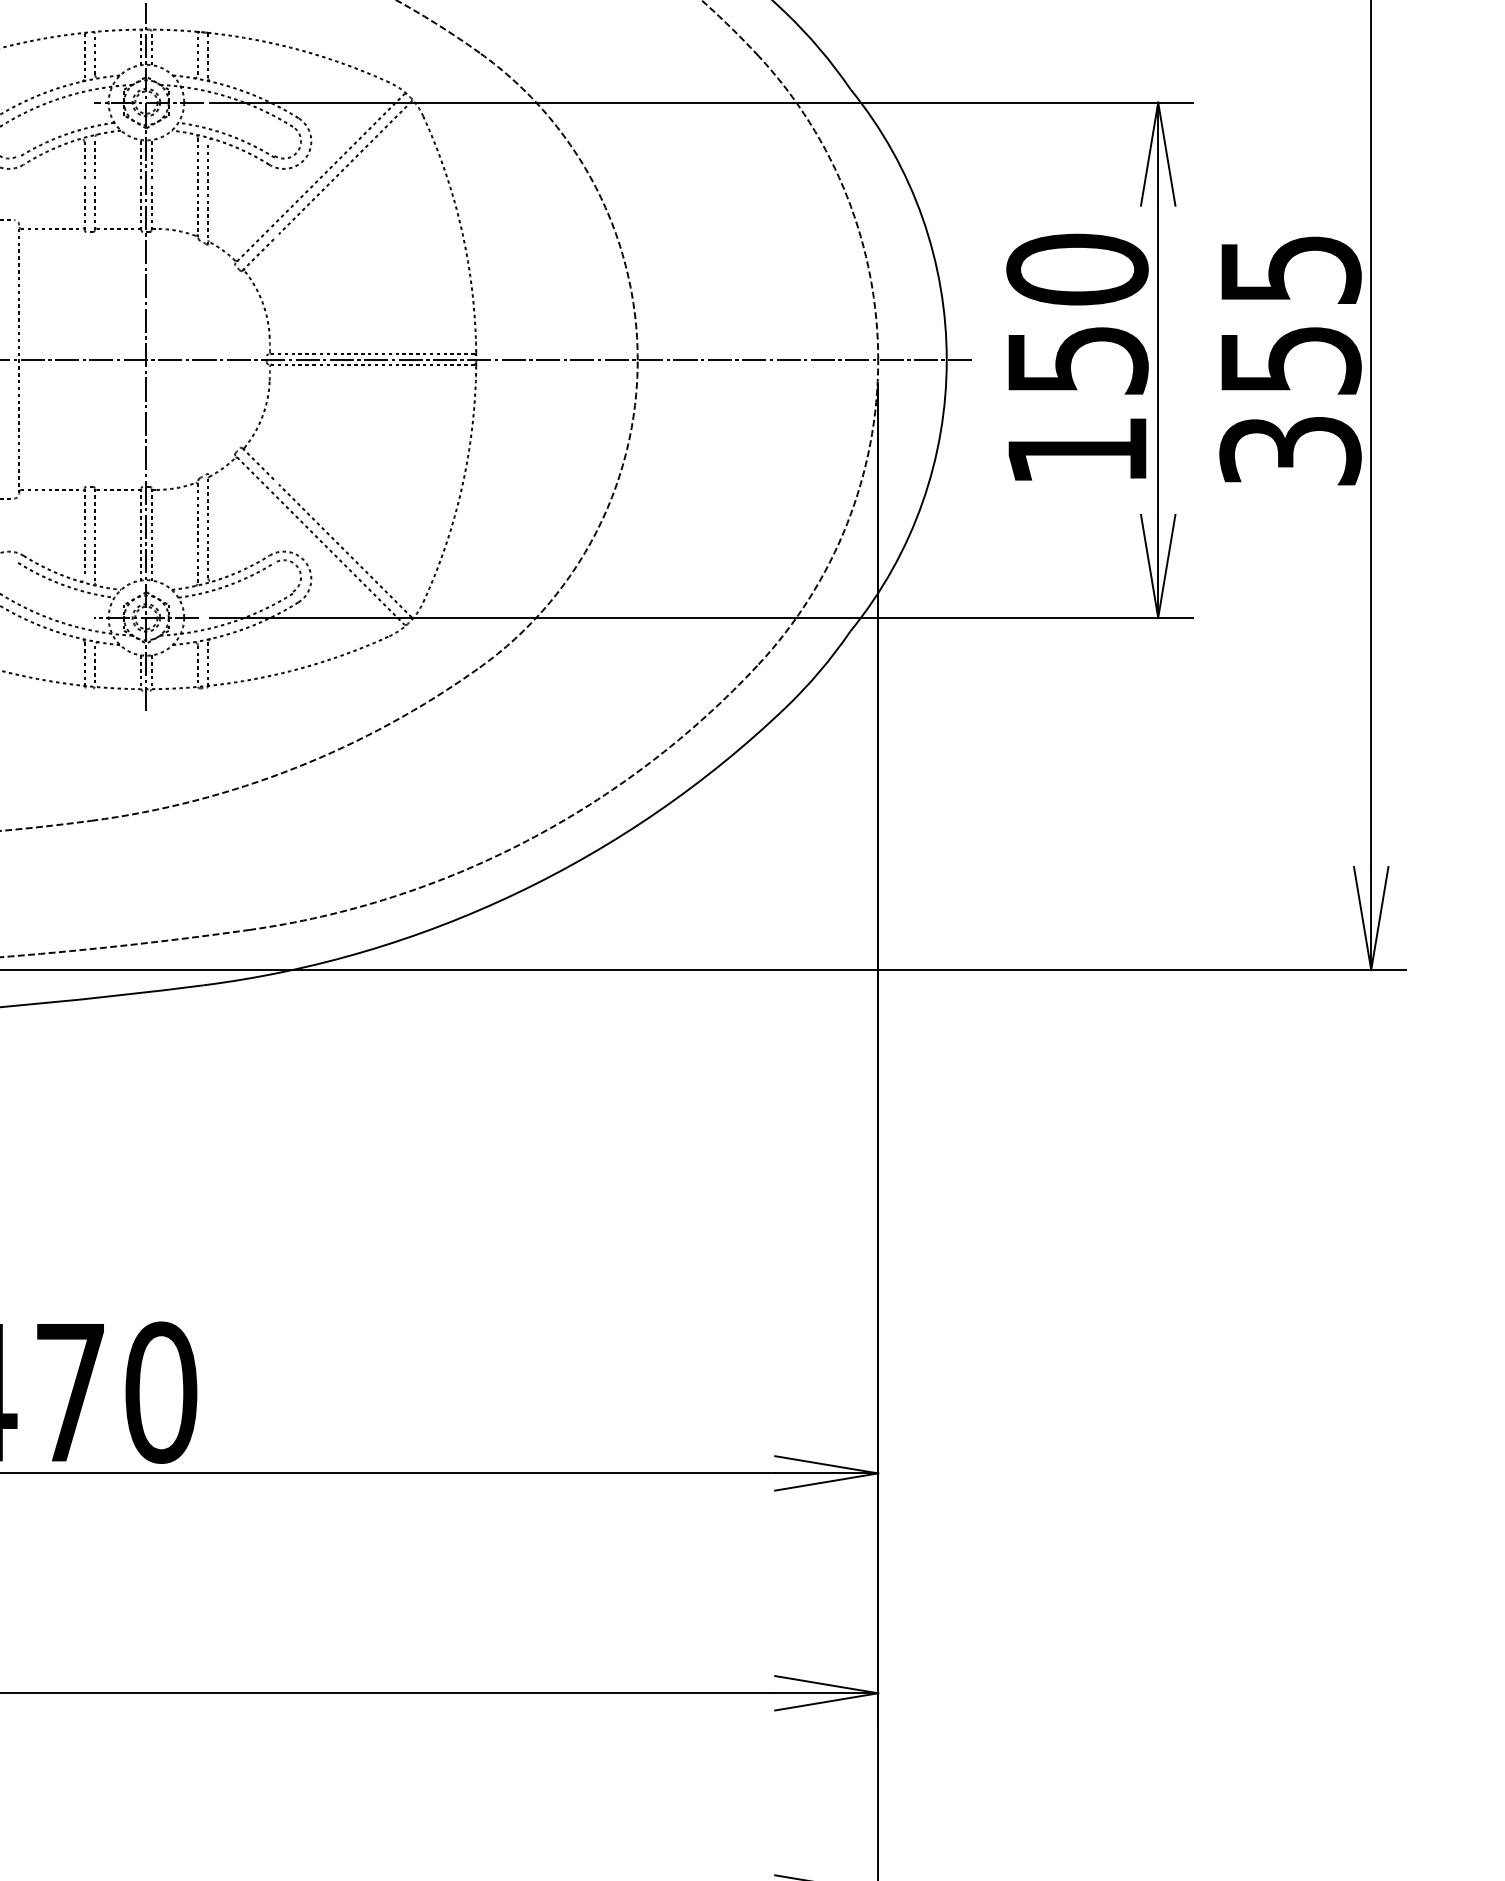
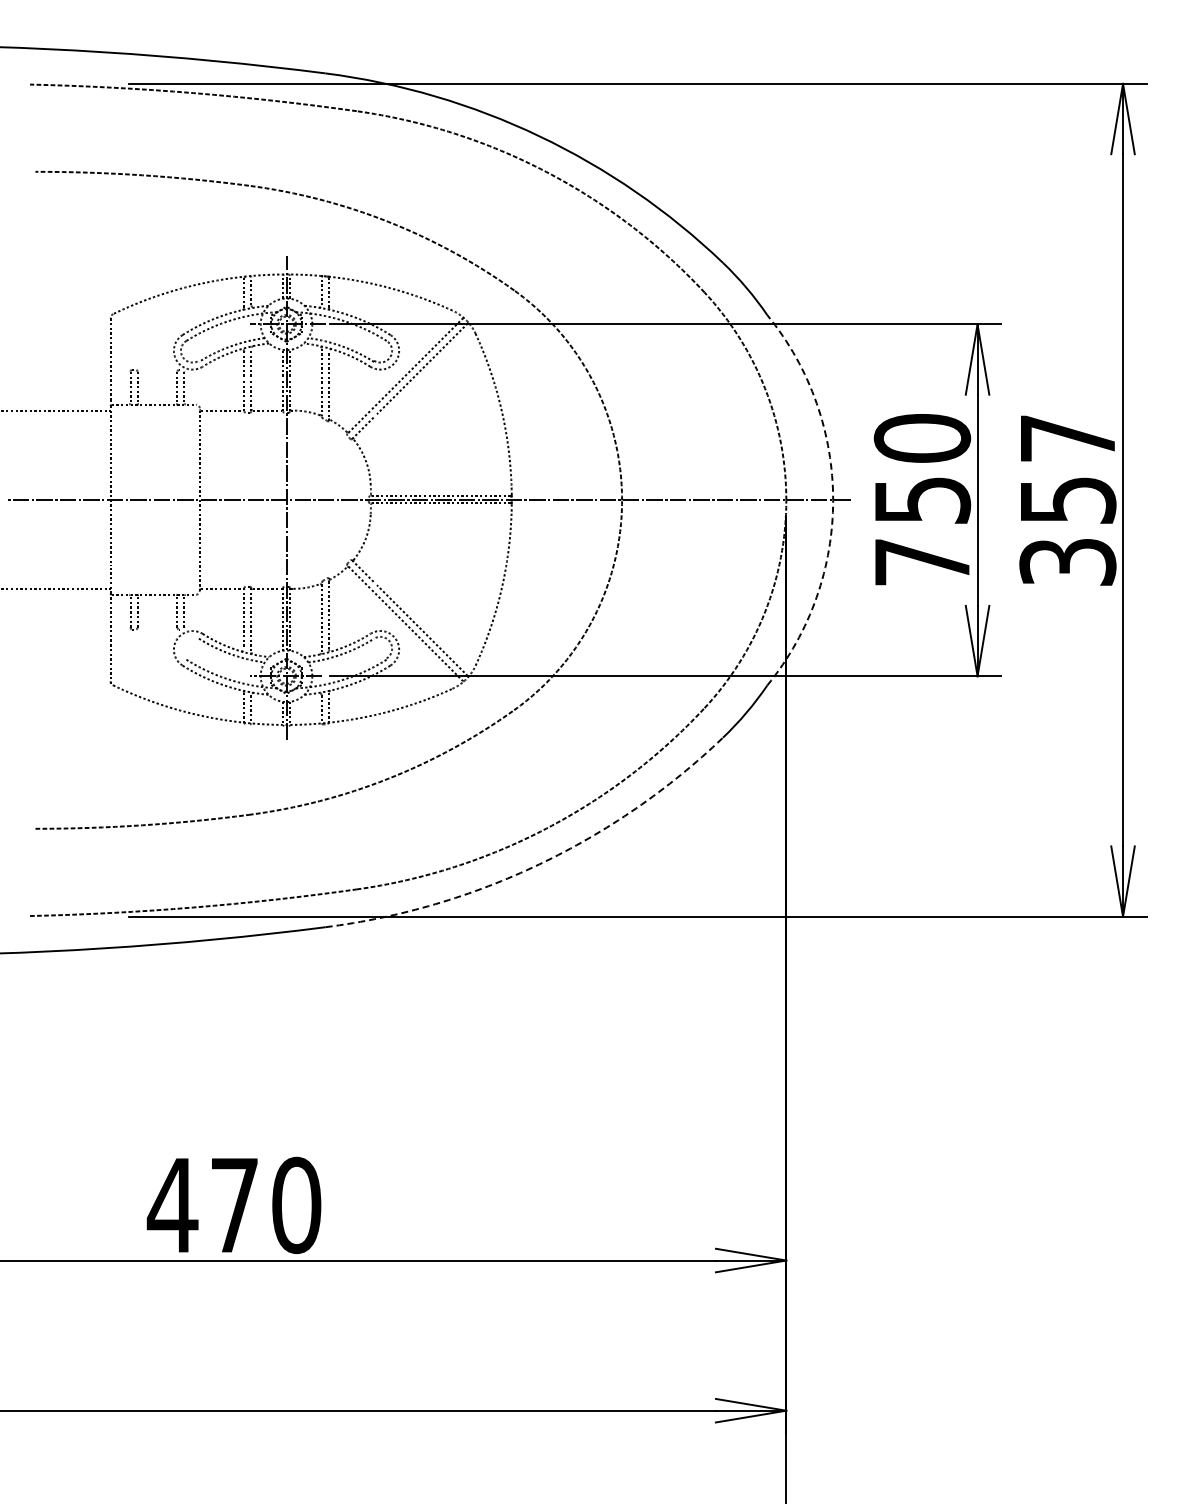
text: (1291, 269) -> (1068, 438), 355 -> 357
arc: (947, 360) -> (833, 500), solid -> dashed
text: (1077, 451) -> (922, 562), 150 -> 750
arc: (516, 893) -> (539, 864), solid -> dashed

